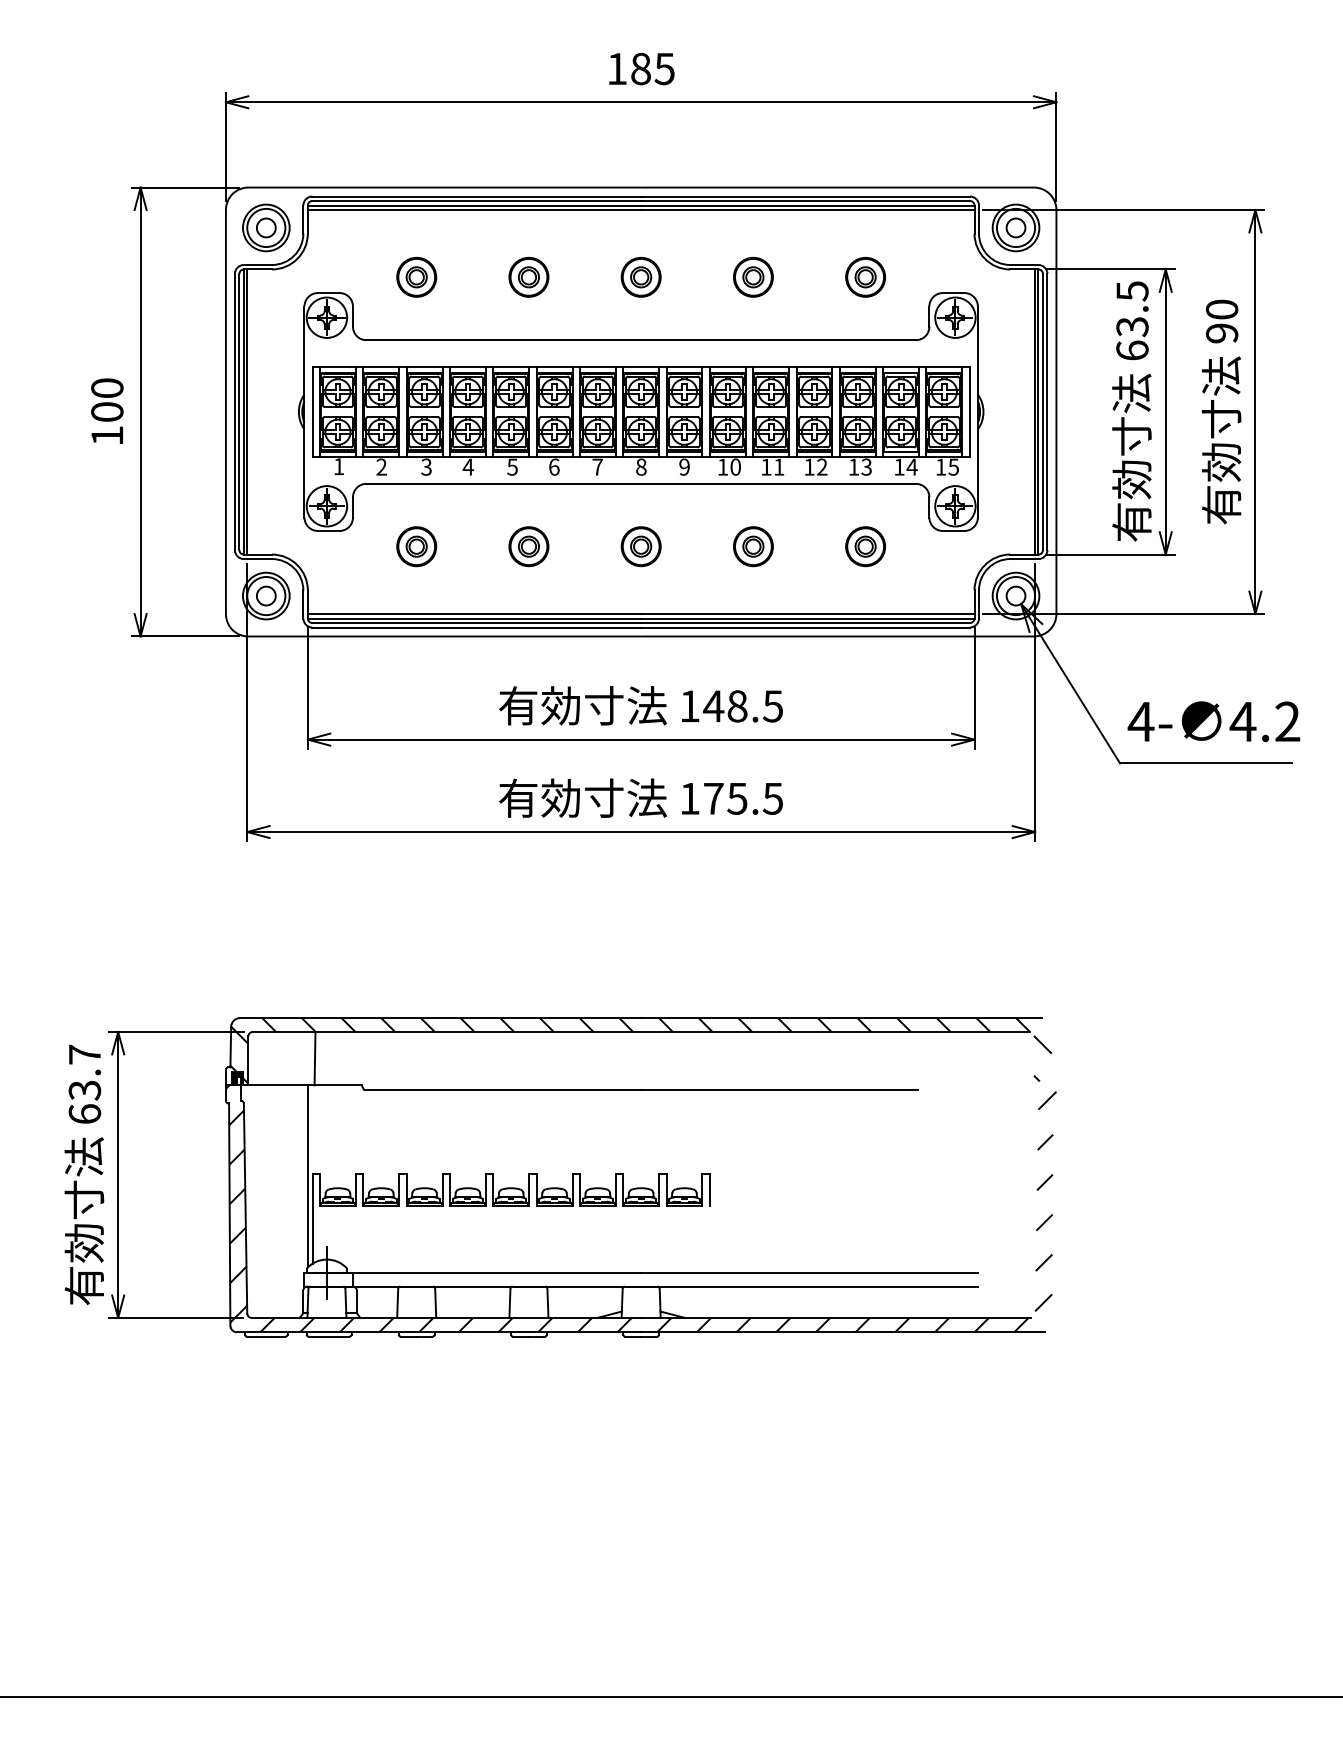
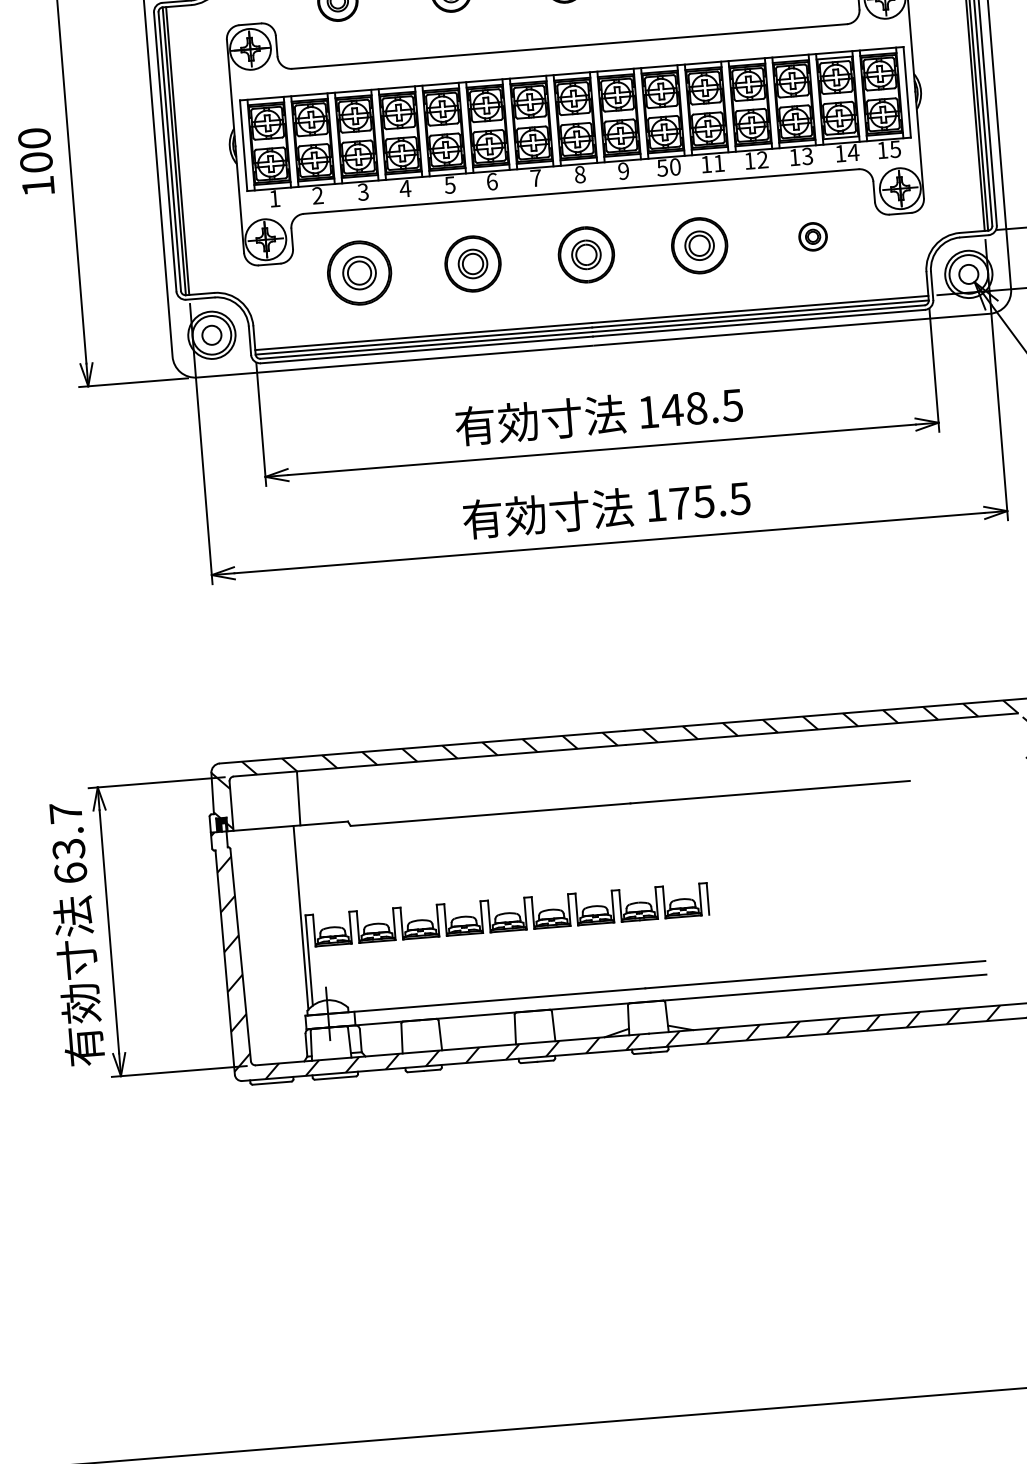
text: (722, 466) -> (661, 167), 10 -> 50
part: (416, 546) -> (359, 273), size x1.6
part: (528, 546) -> (472, 263), size x1.4
part: (640, 546) -> (585, 254), size x1.4
part: (753, 546) -> (699, 245), size x1.4
part: (865, 546) -> (812, 236), size x0.7

